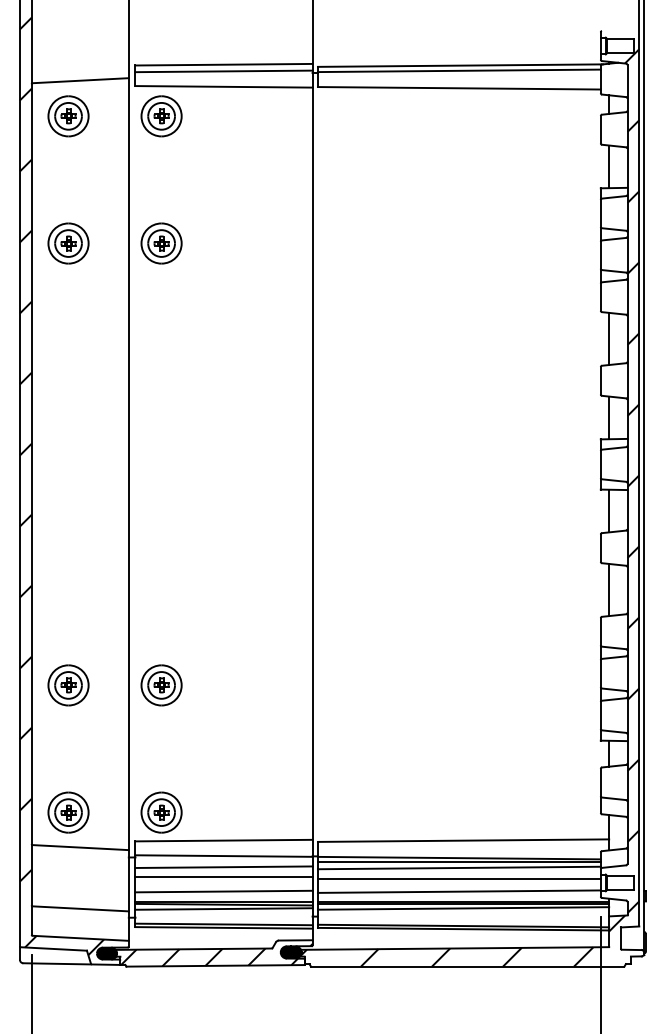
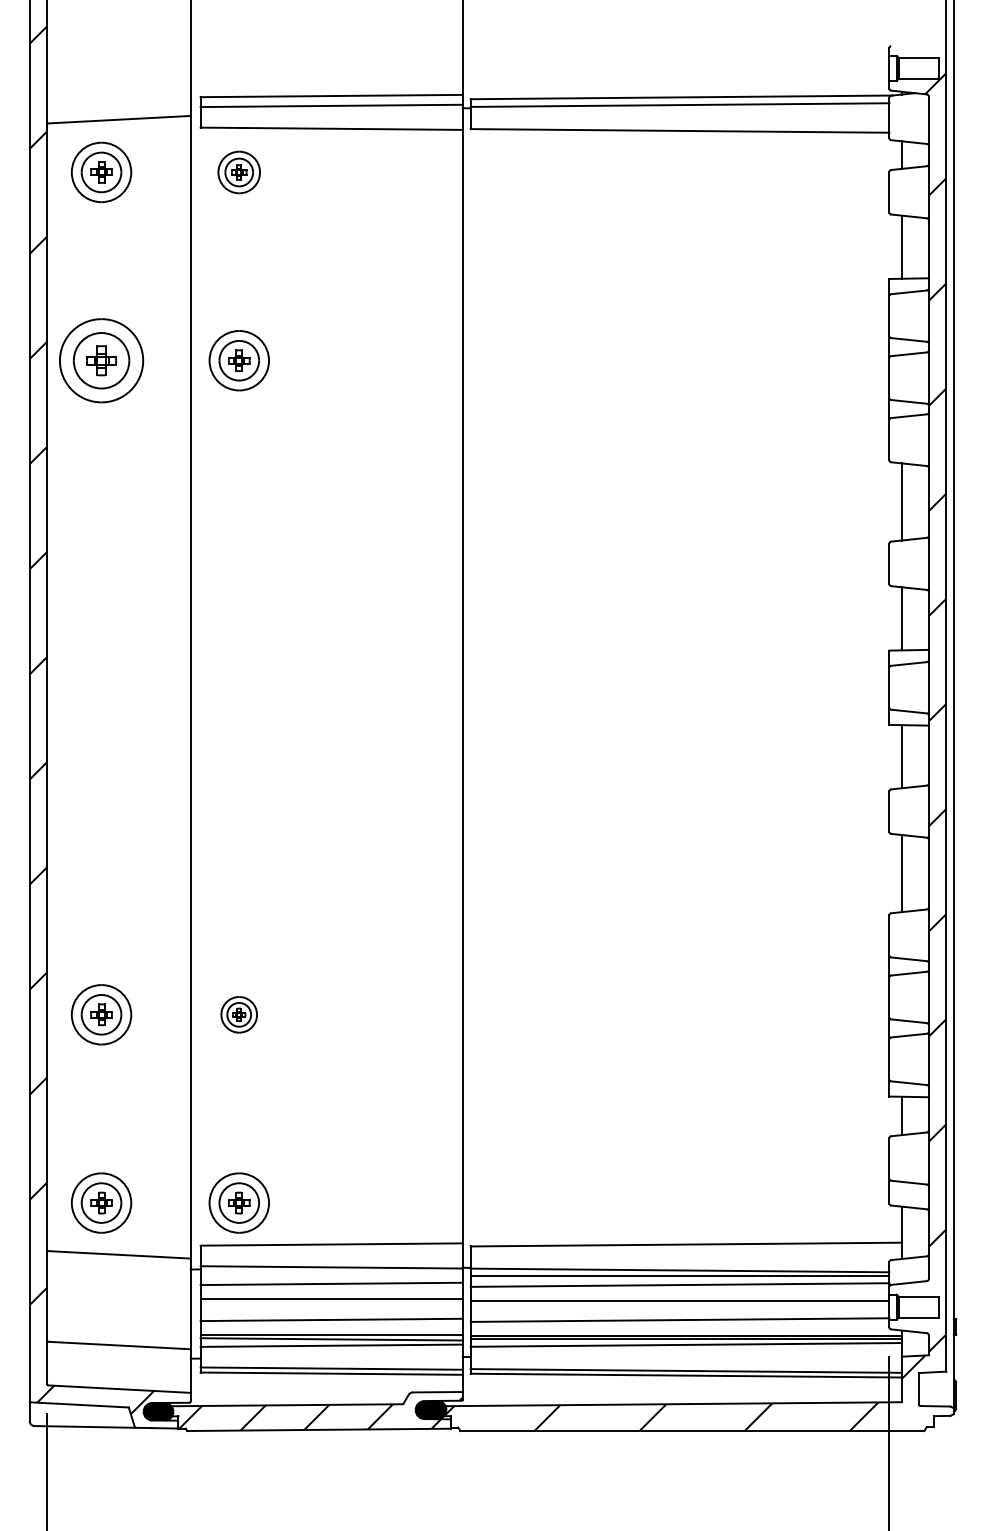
part: (161, 116) -> (239, 172), size x0.7
part: (68, 243) -> (101, 360), size x1.4
part: (161, 685) -> (239, 1014), size x0.6

